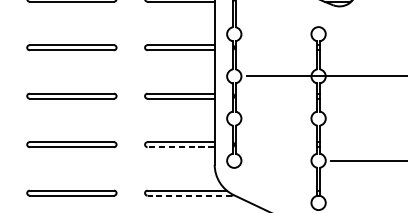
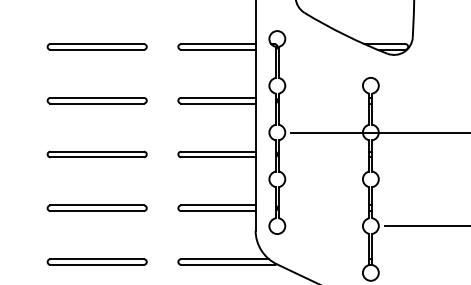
line: (180, 147) -> (217, 211), dashed -> solid
line: (189, 195) -> (227, 264), dashed -> solid

